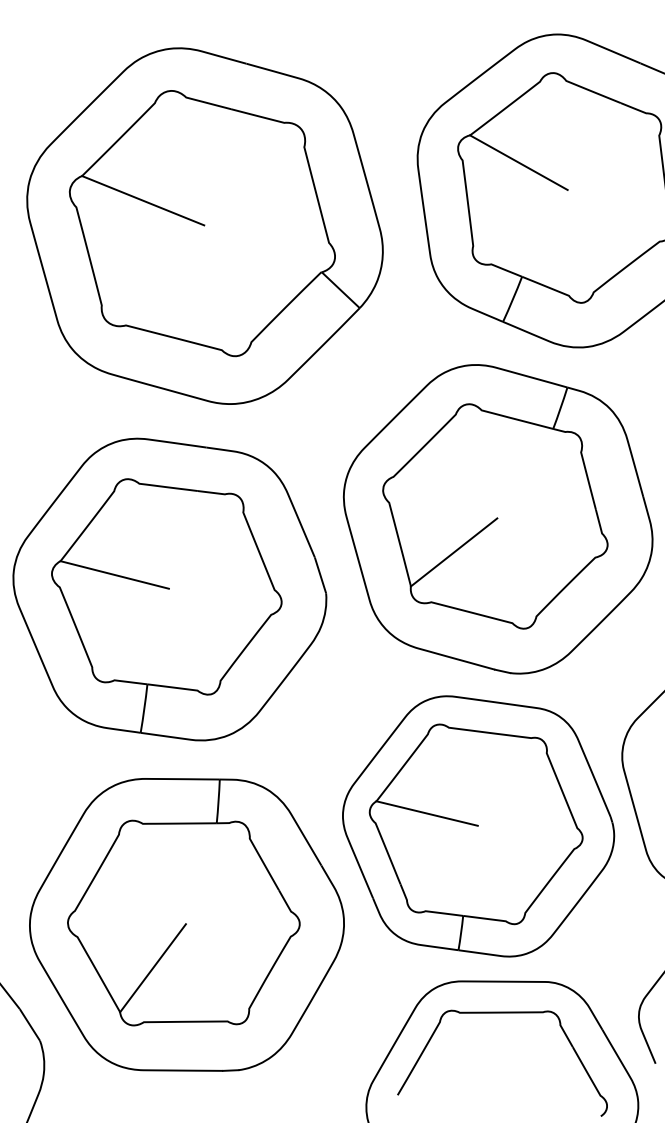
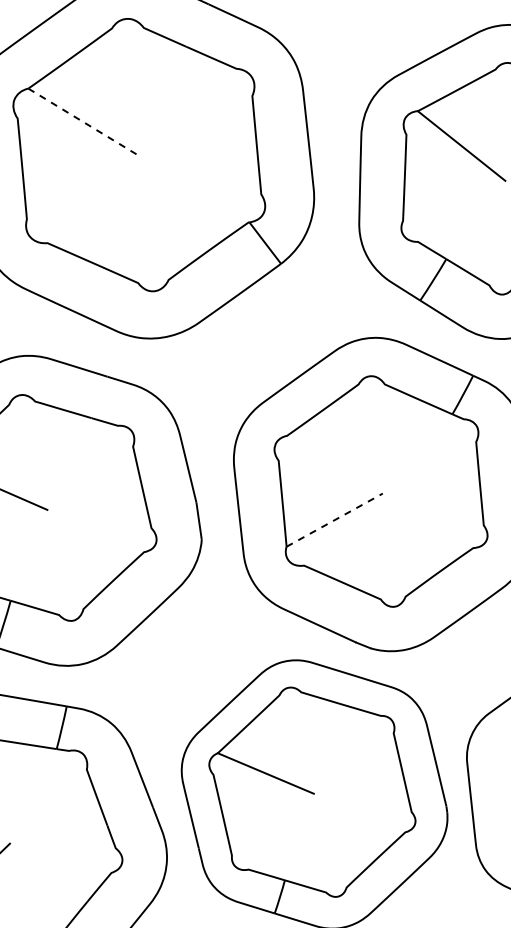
line: (143, 200) -> (85, 122), solid -> dashed
line: (454, 552) -> (335, 520), solid -> dashed

